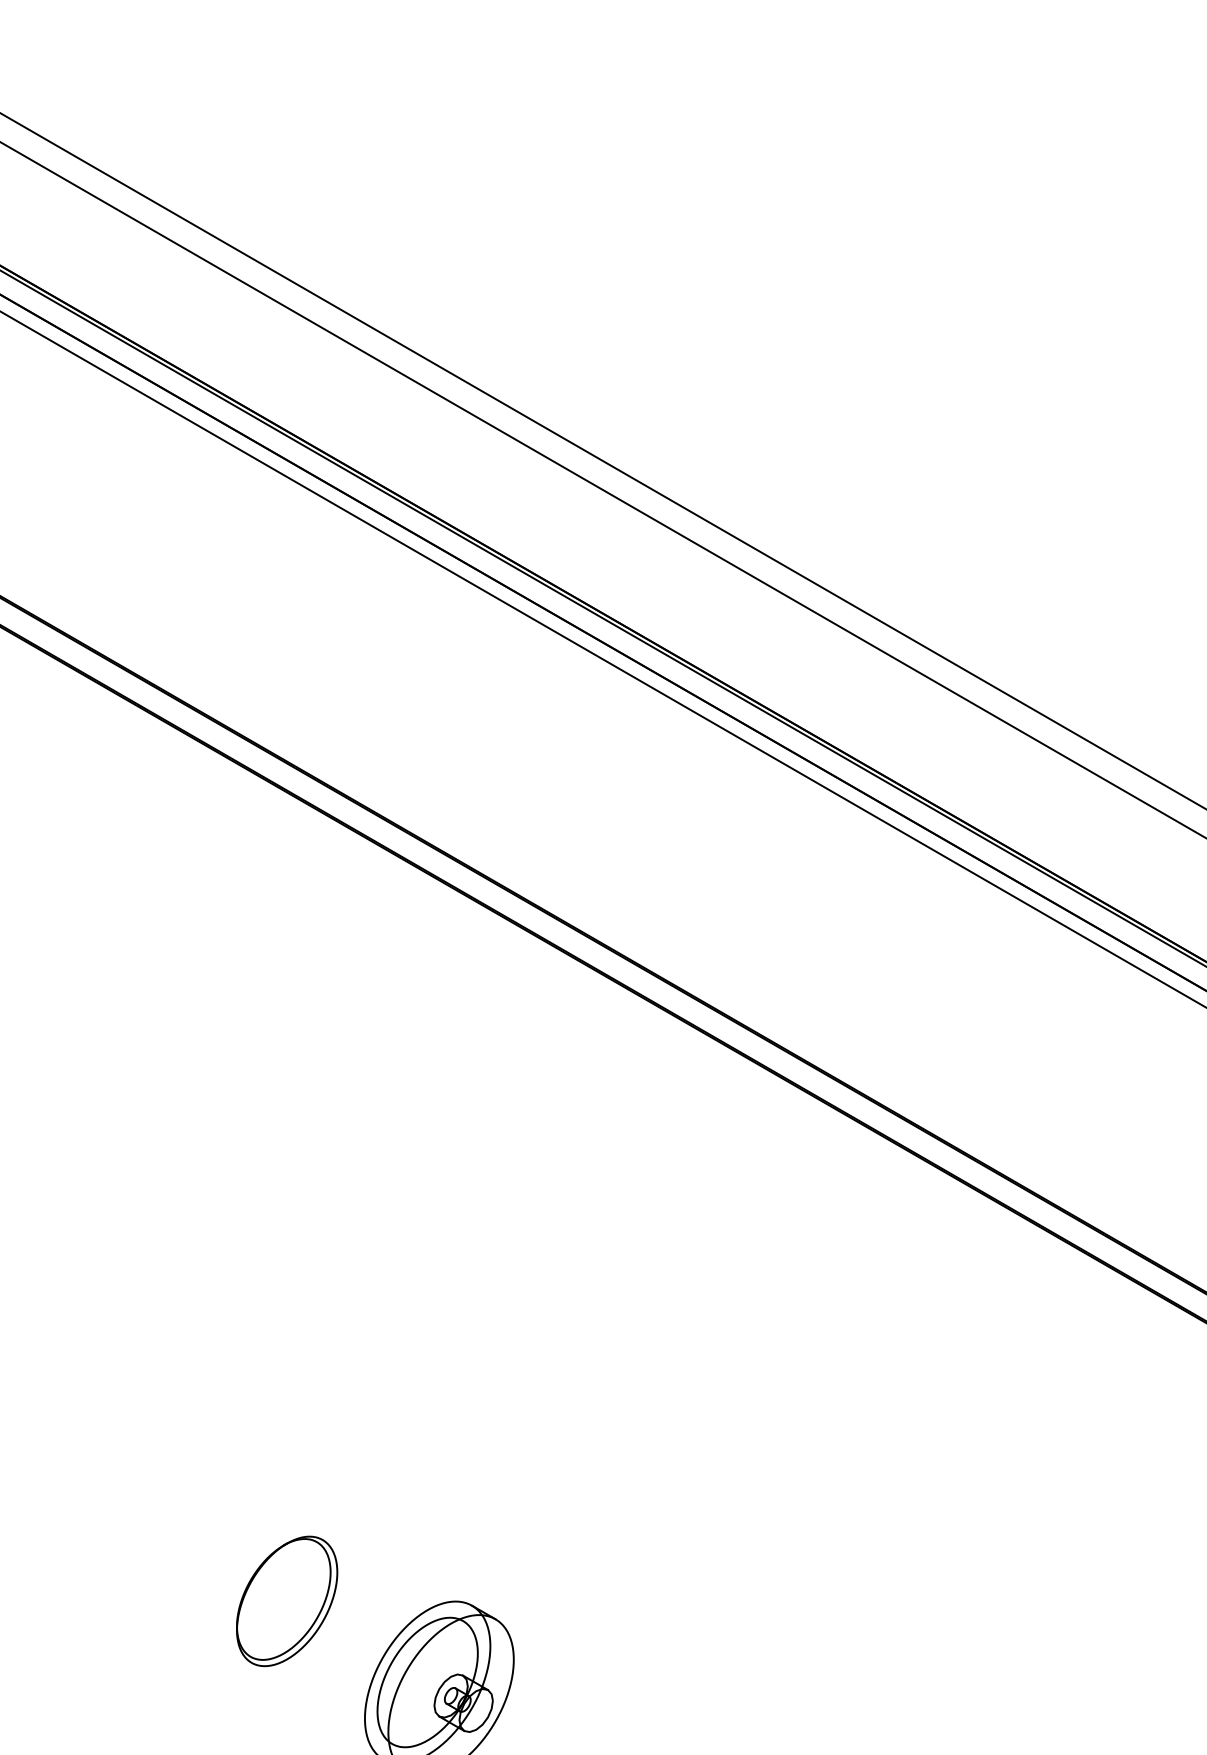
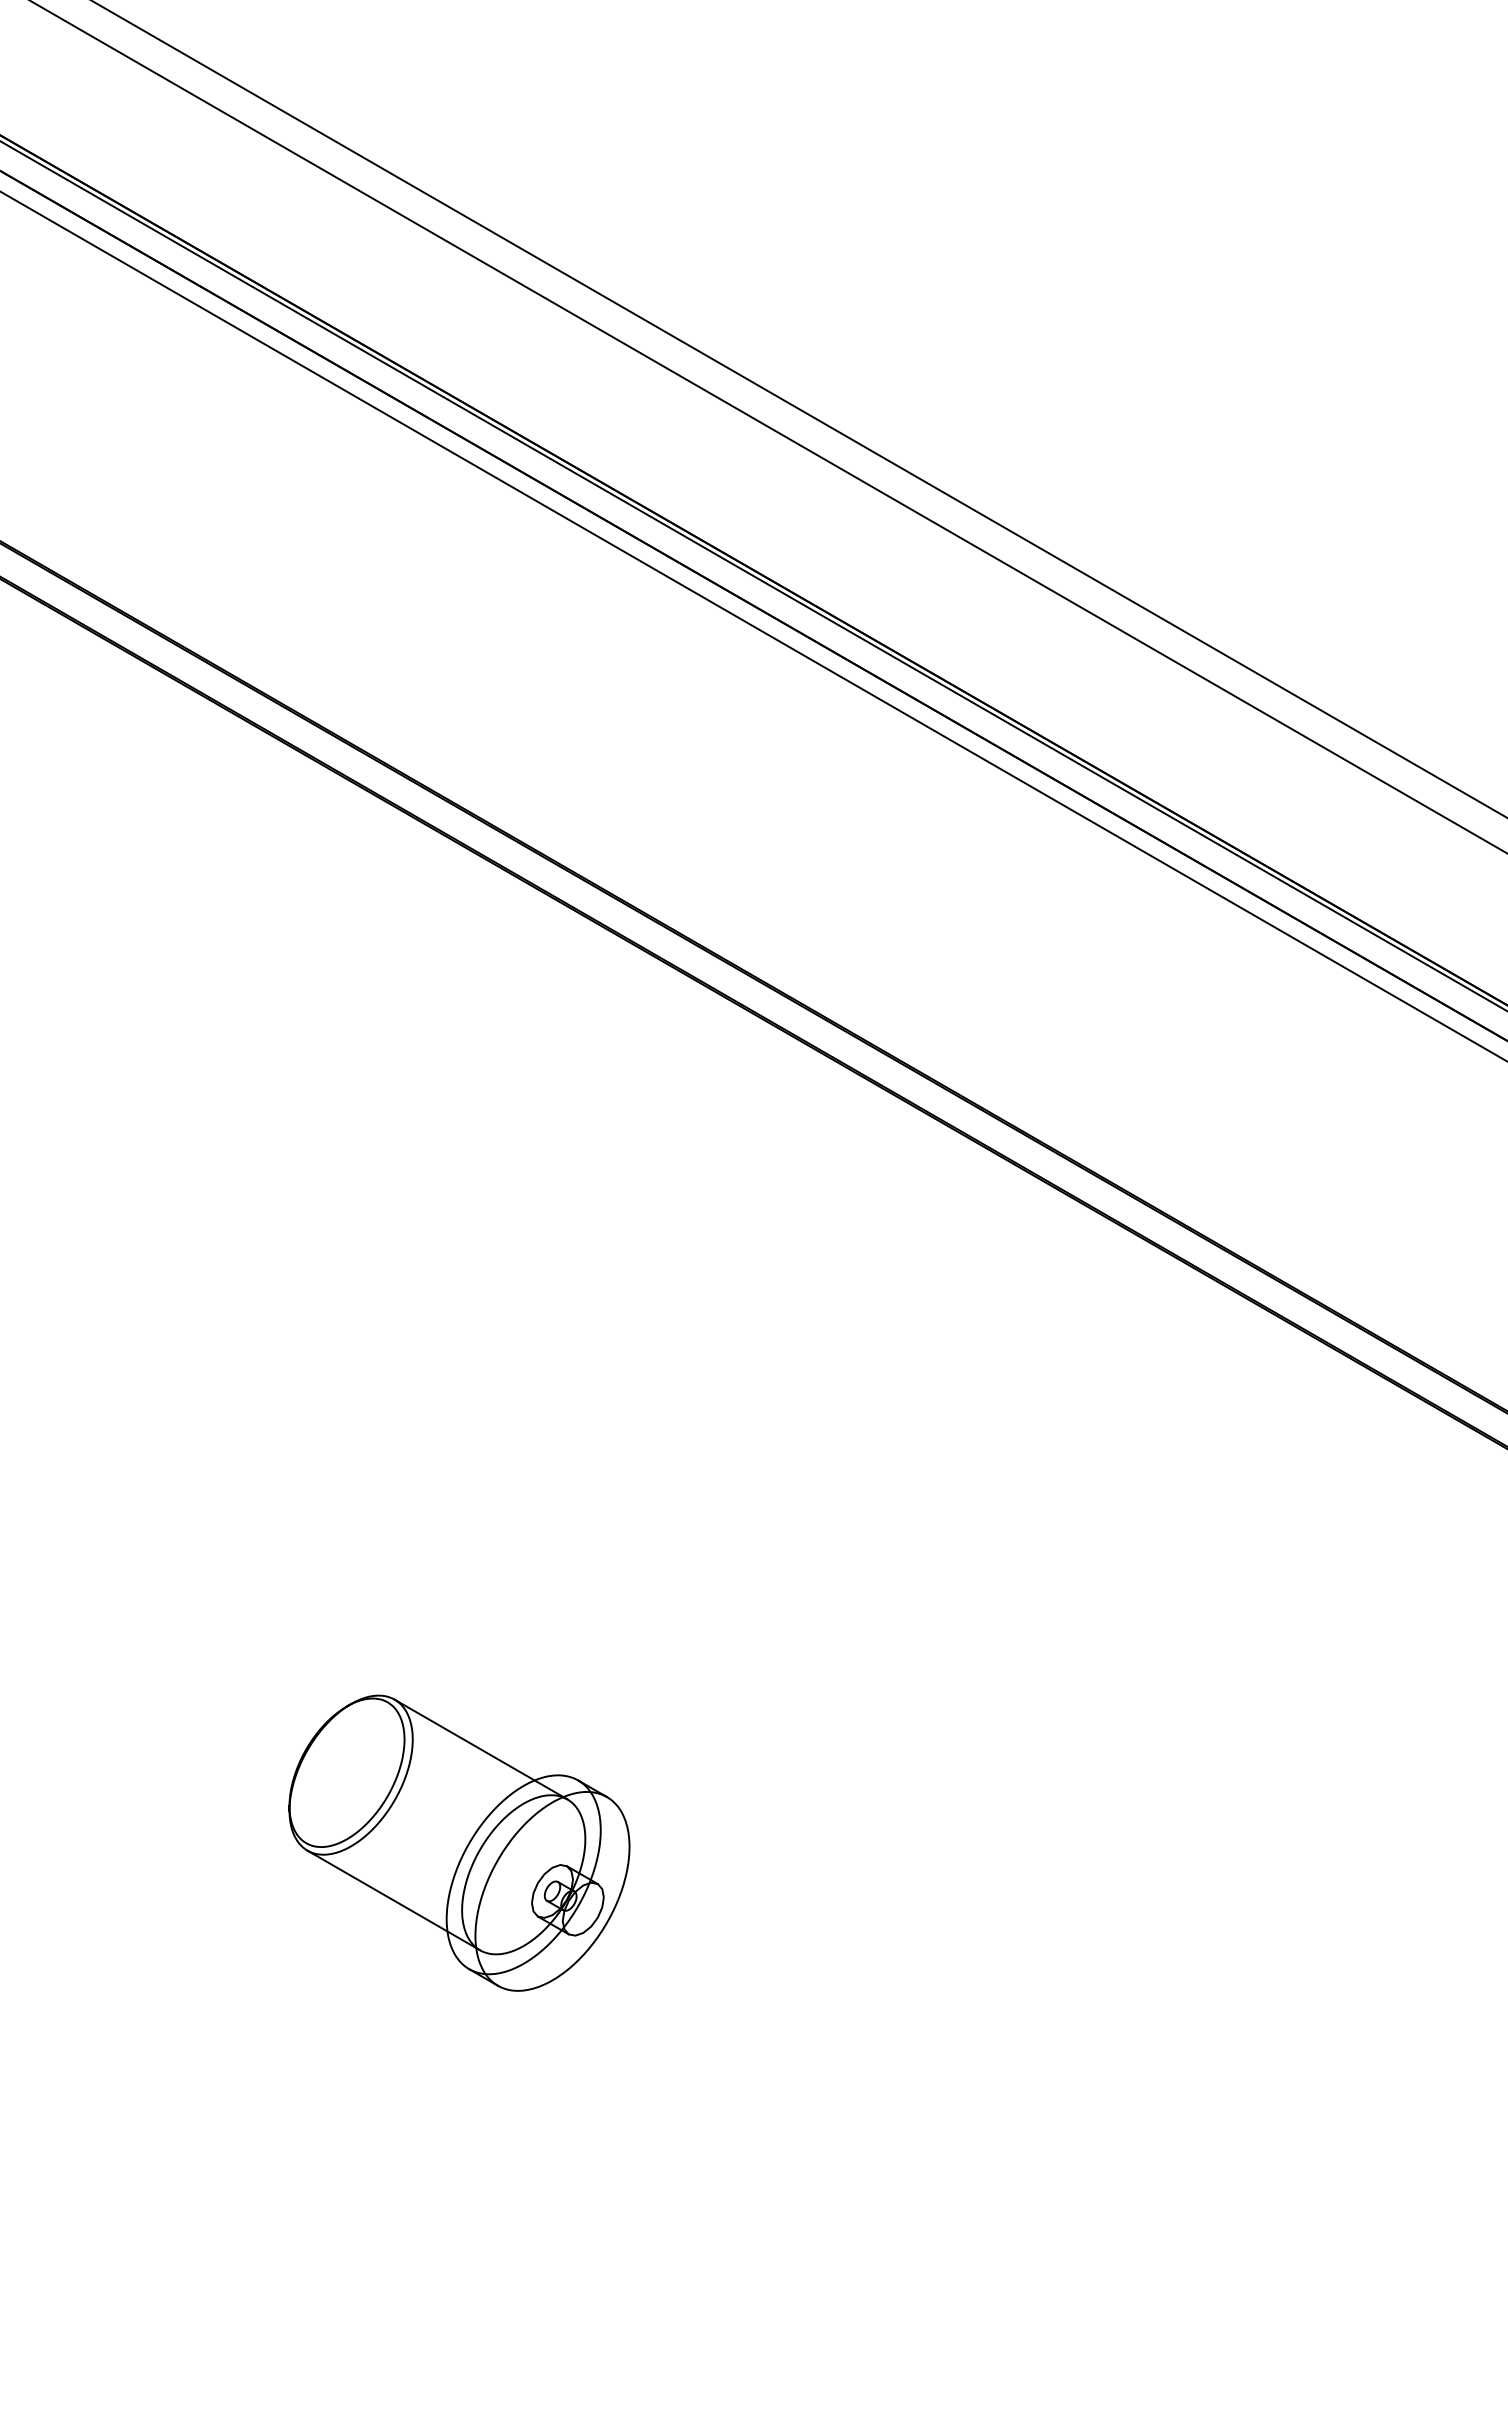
line: (392, 1580) -> (480, 1749), added
line: (321, 1703) -> (393, 1900), added

